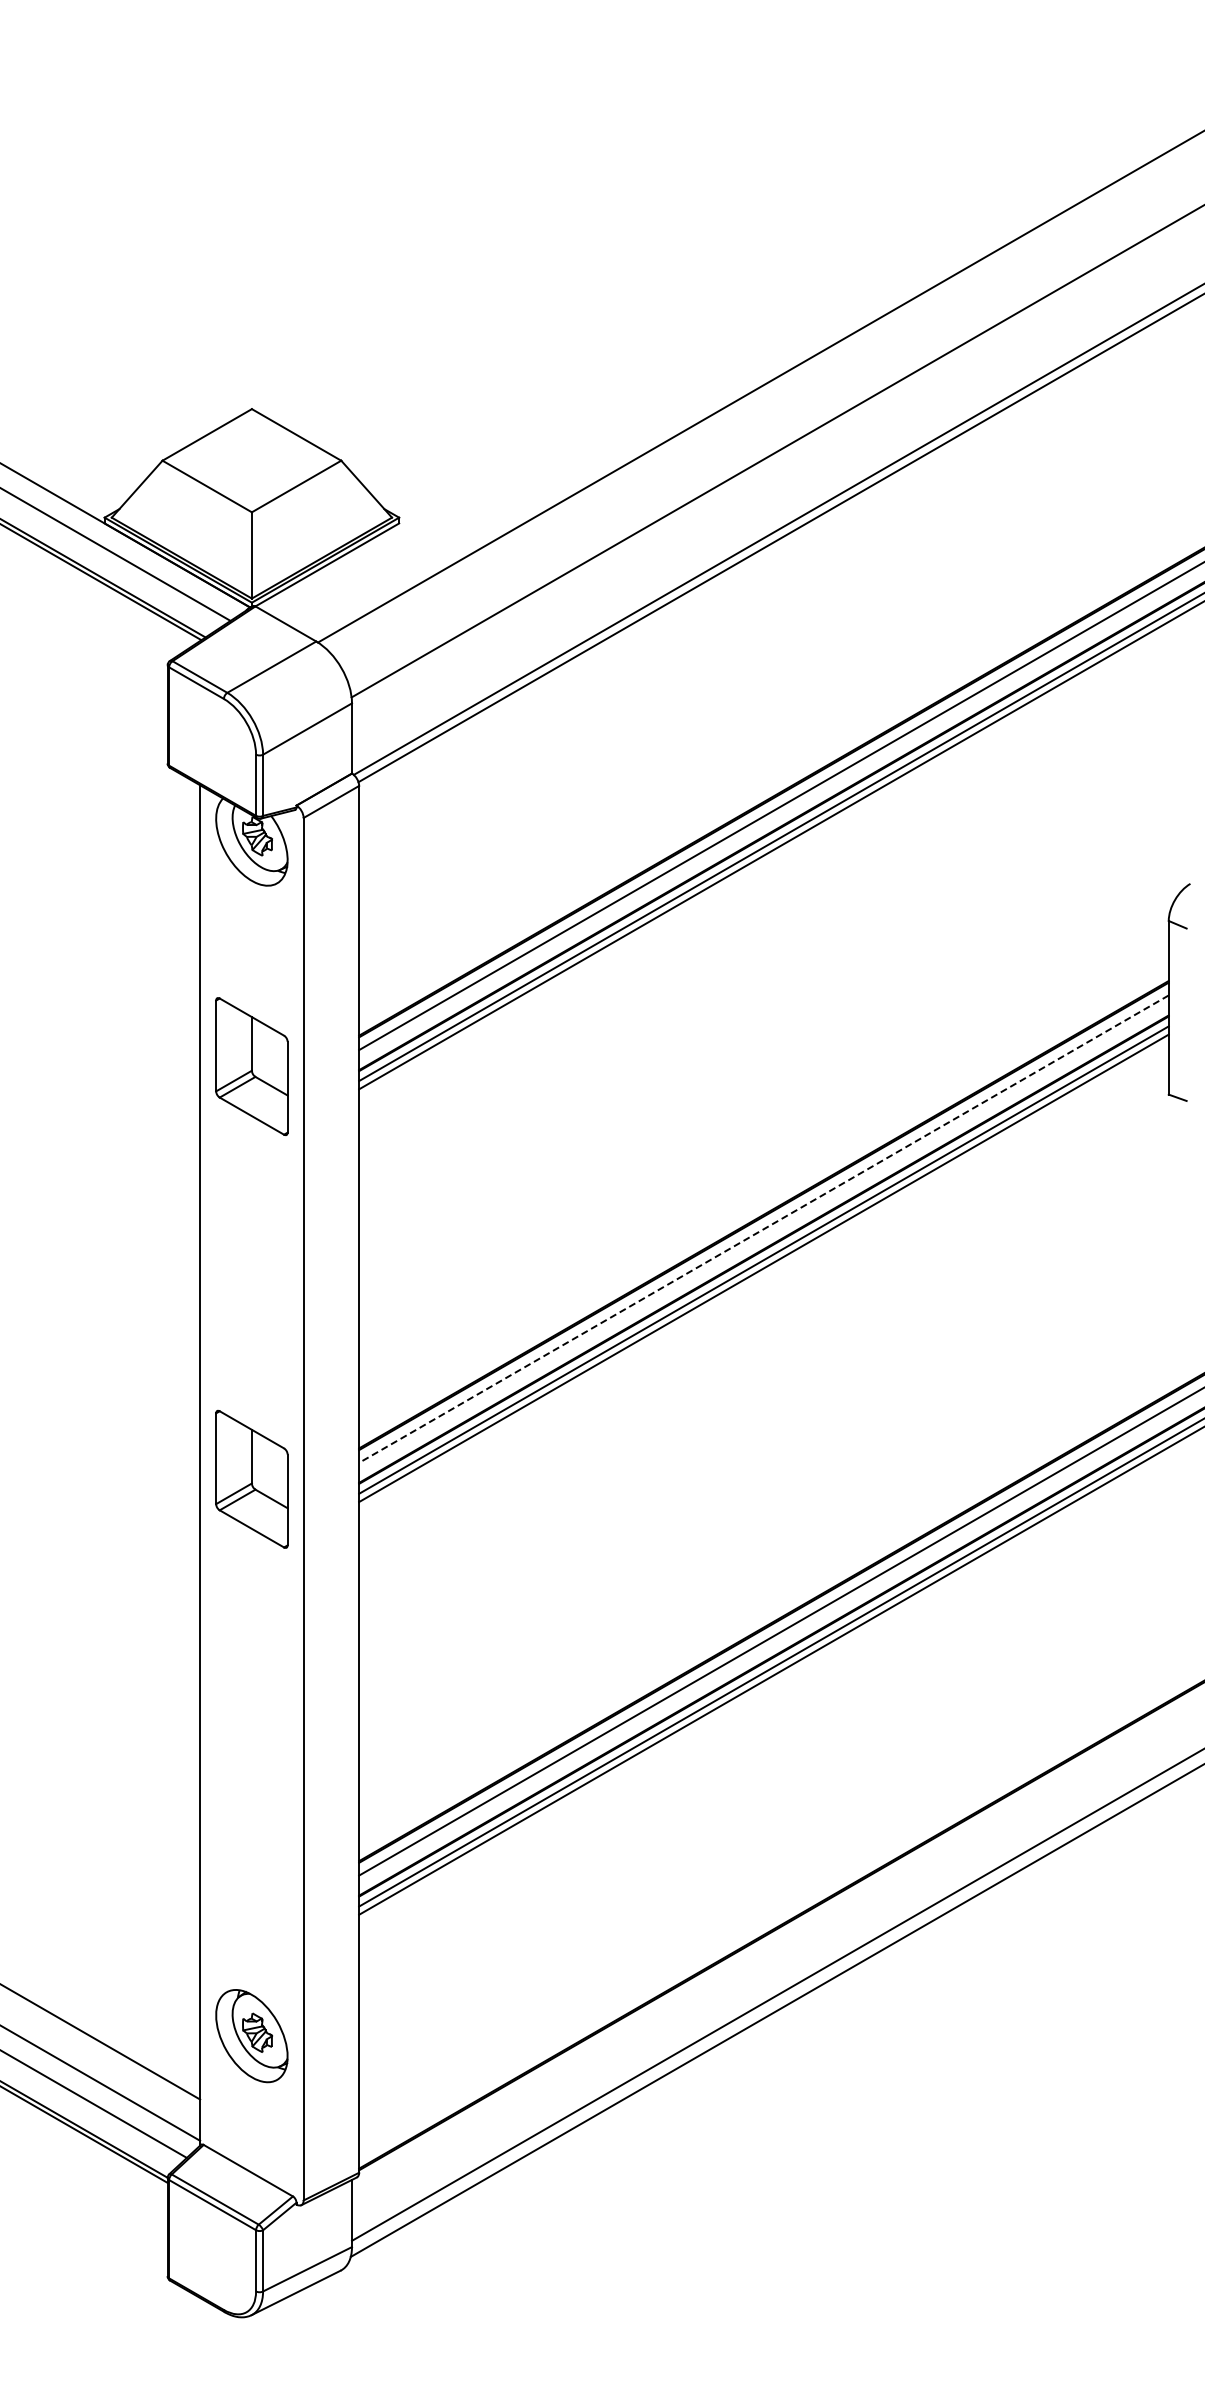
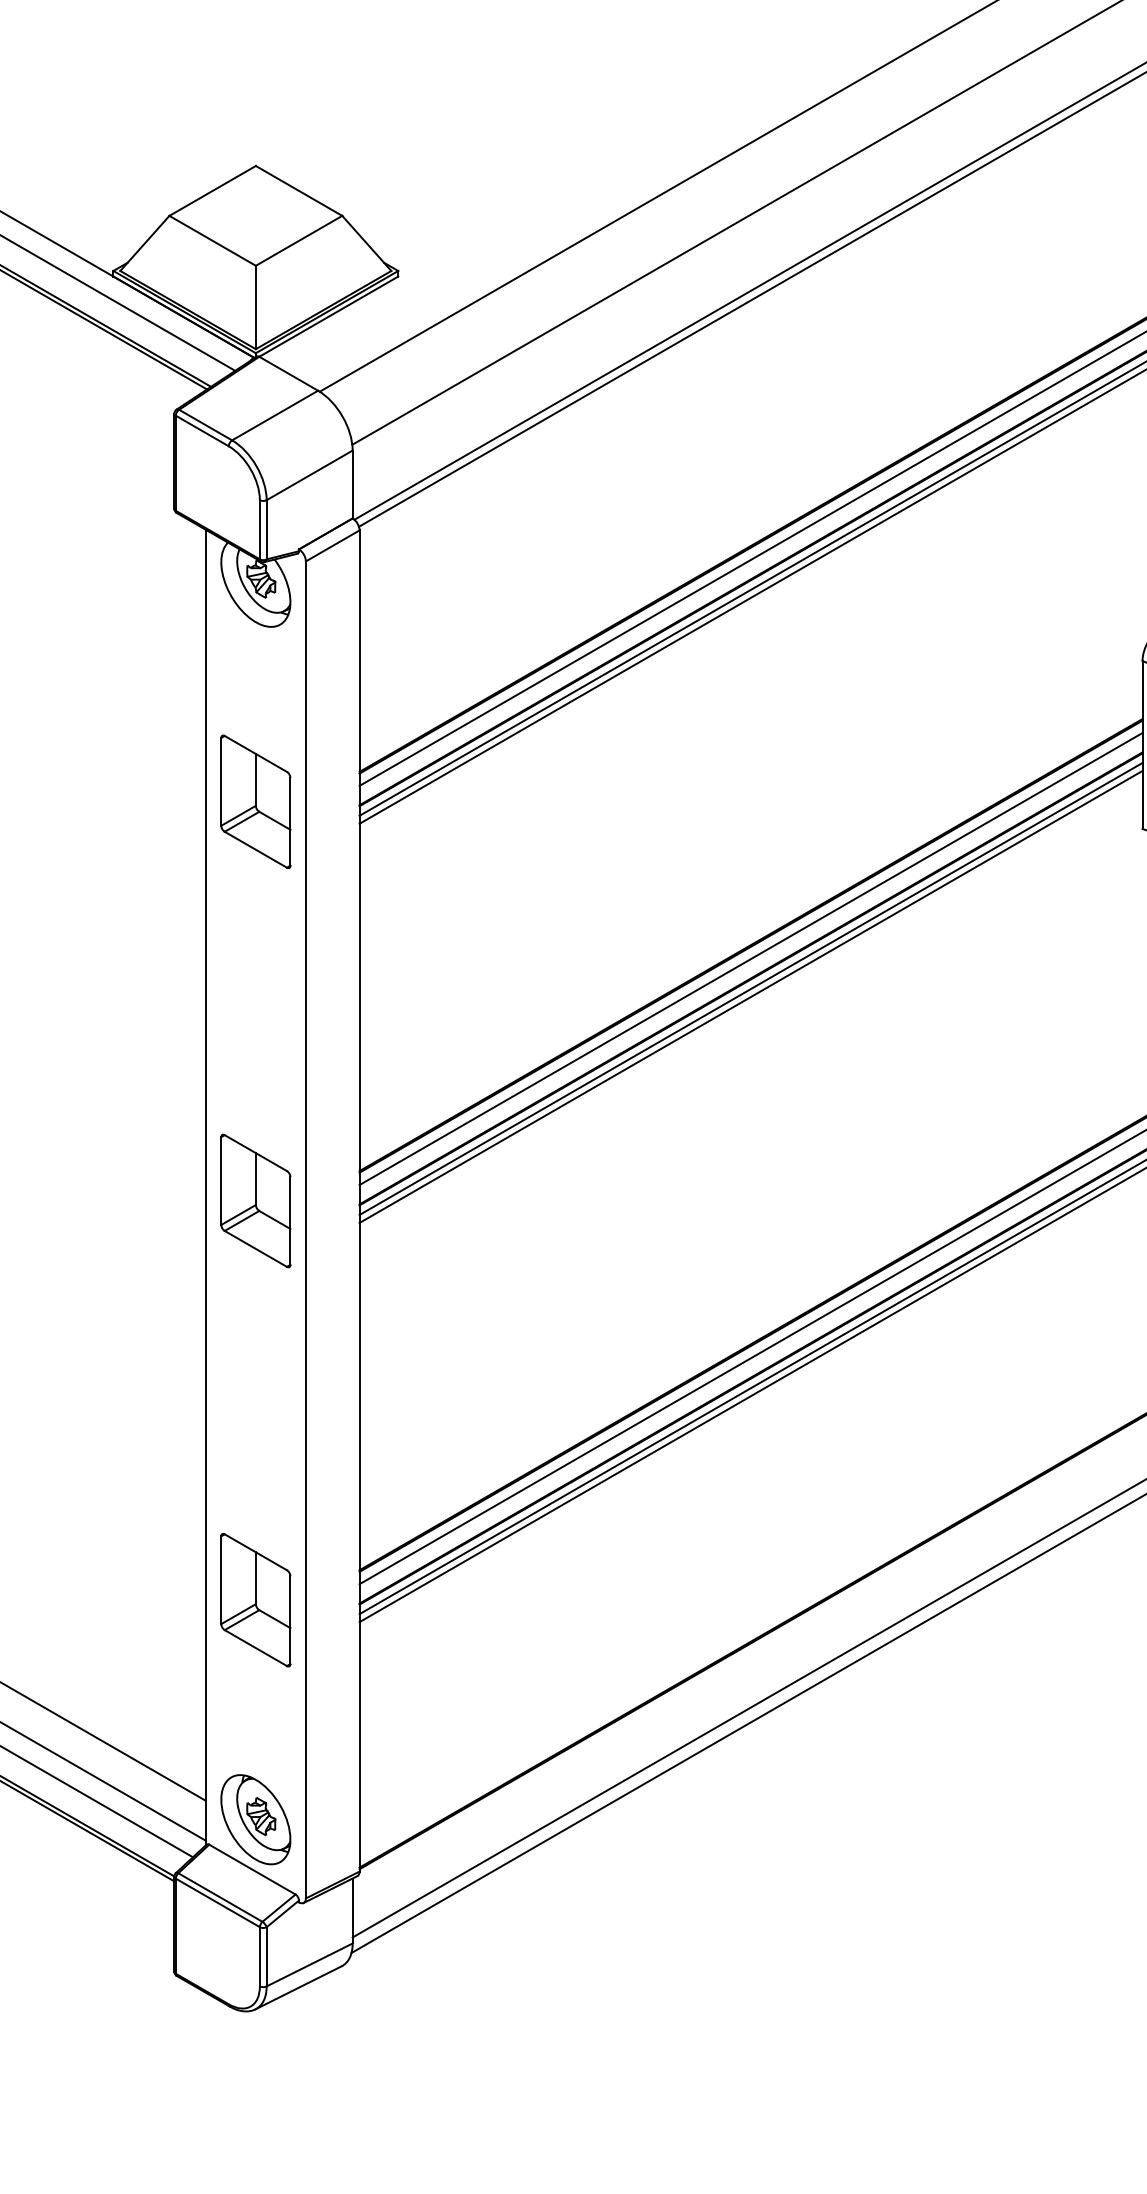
line: (763, 1229) -> (750, 959), dashed -> solid
part: (251, 1891) -> (255, 1599), added
part: (251, 2036) -> (255, 1820), moved

